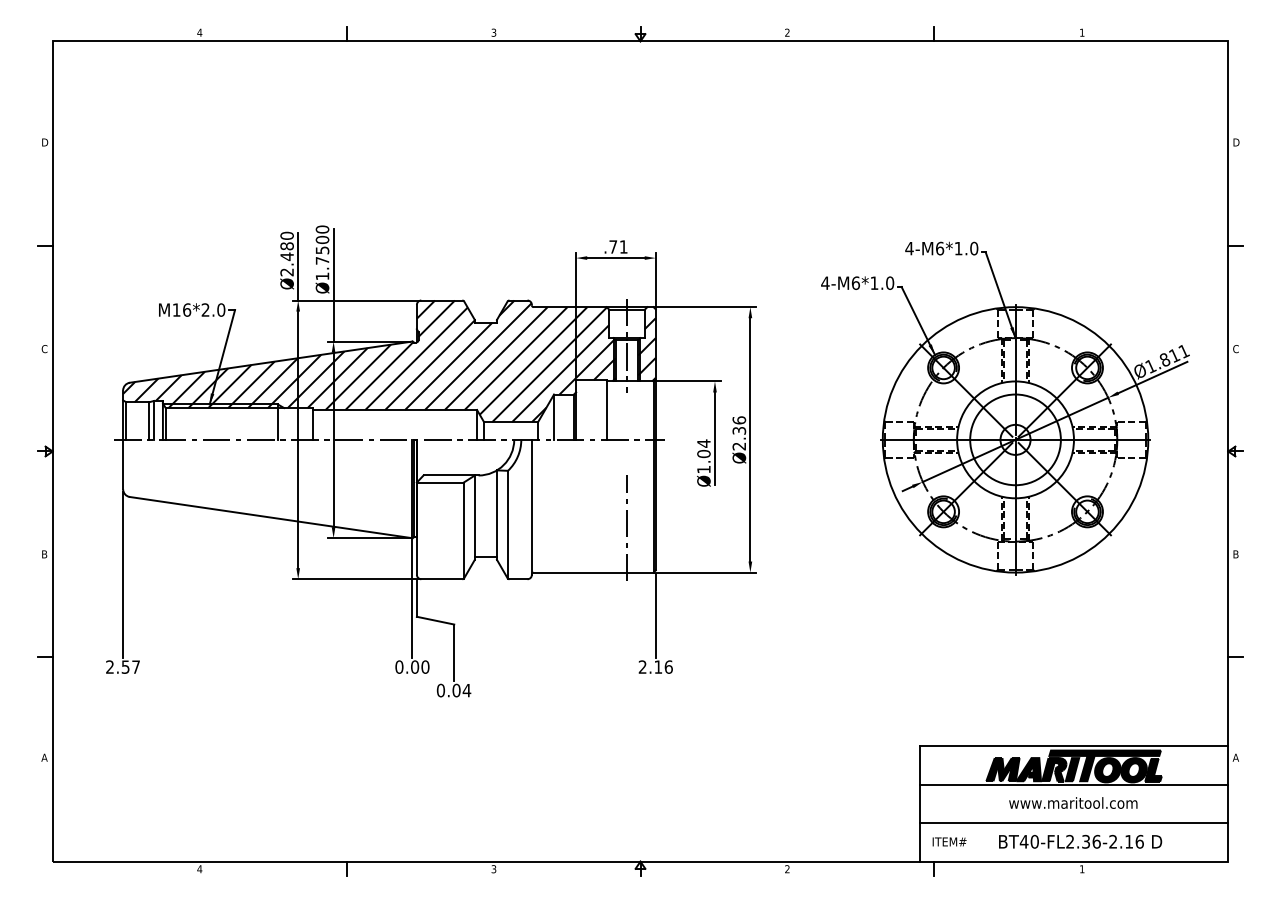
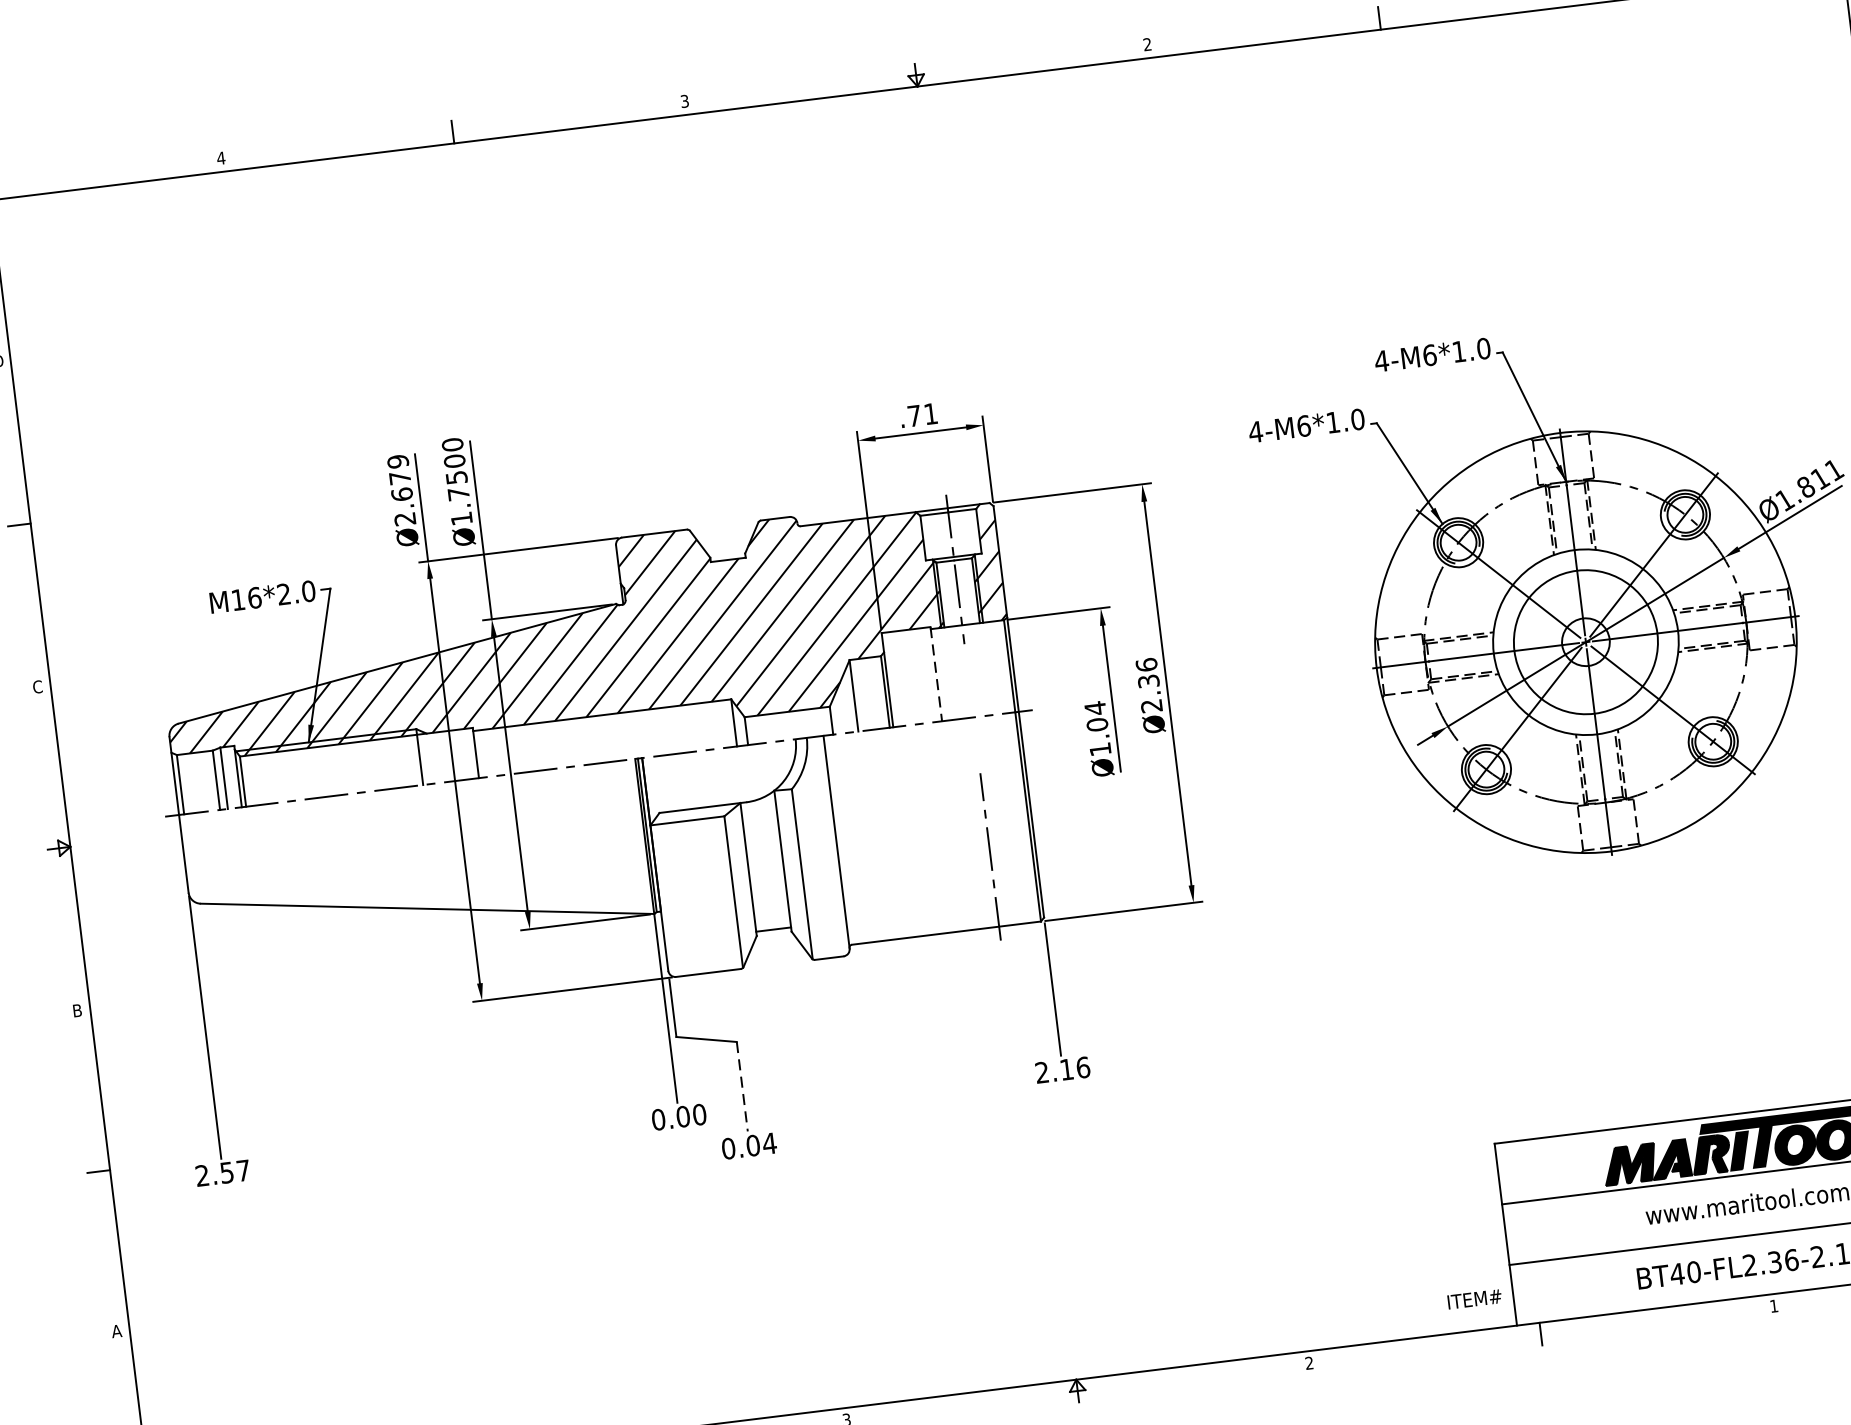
text: (286, 246) -> (399, 478), Ø2.480 -> Ø2.679
line: (607, 410) -> (936, 674), solid -> dashed
line: (454, 653) -> (742, 1087), solid -> dashed
text: (949, 841) -> (1474, 1298), moved

